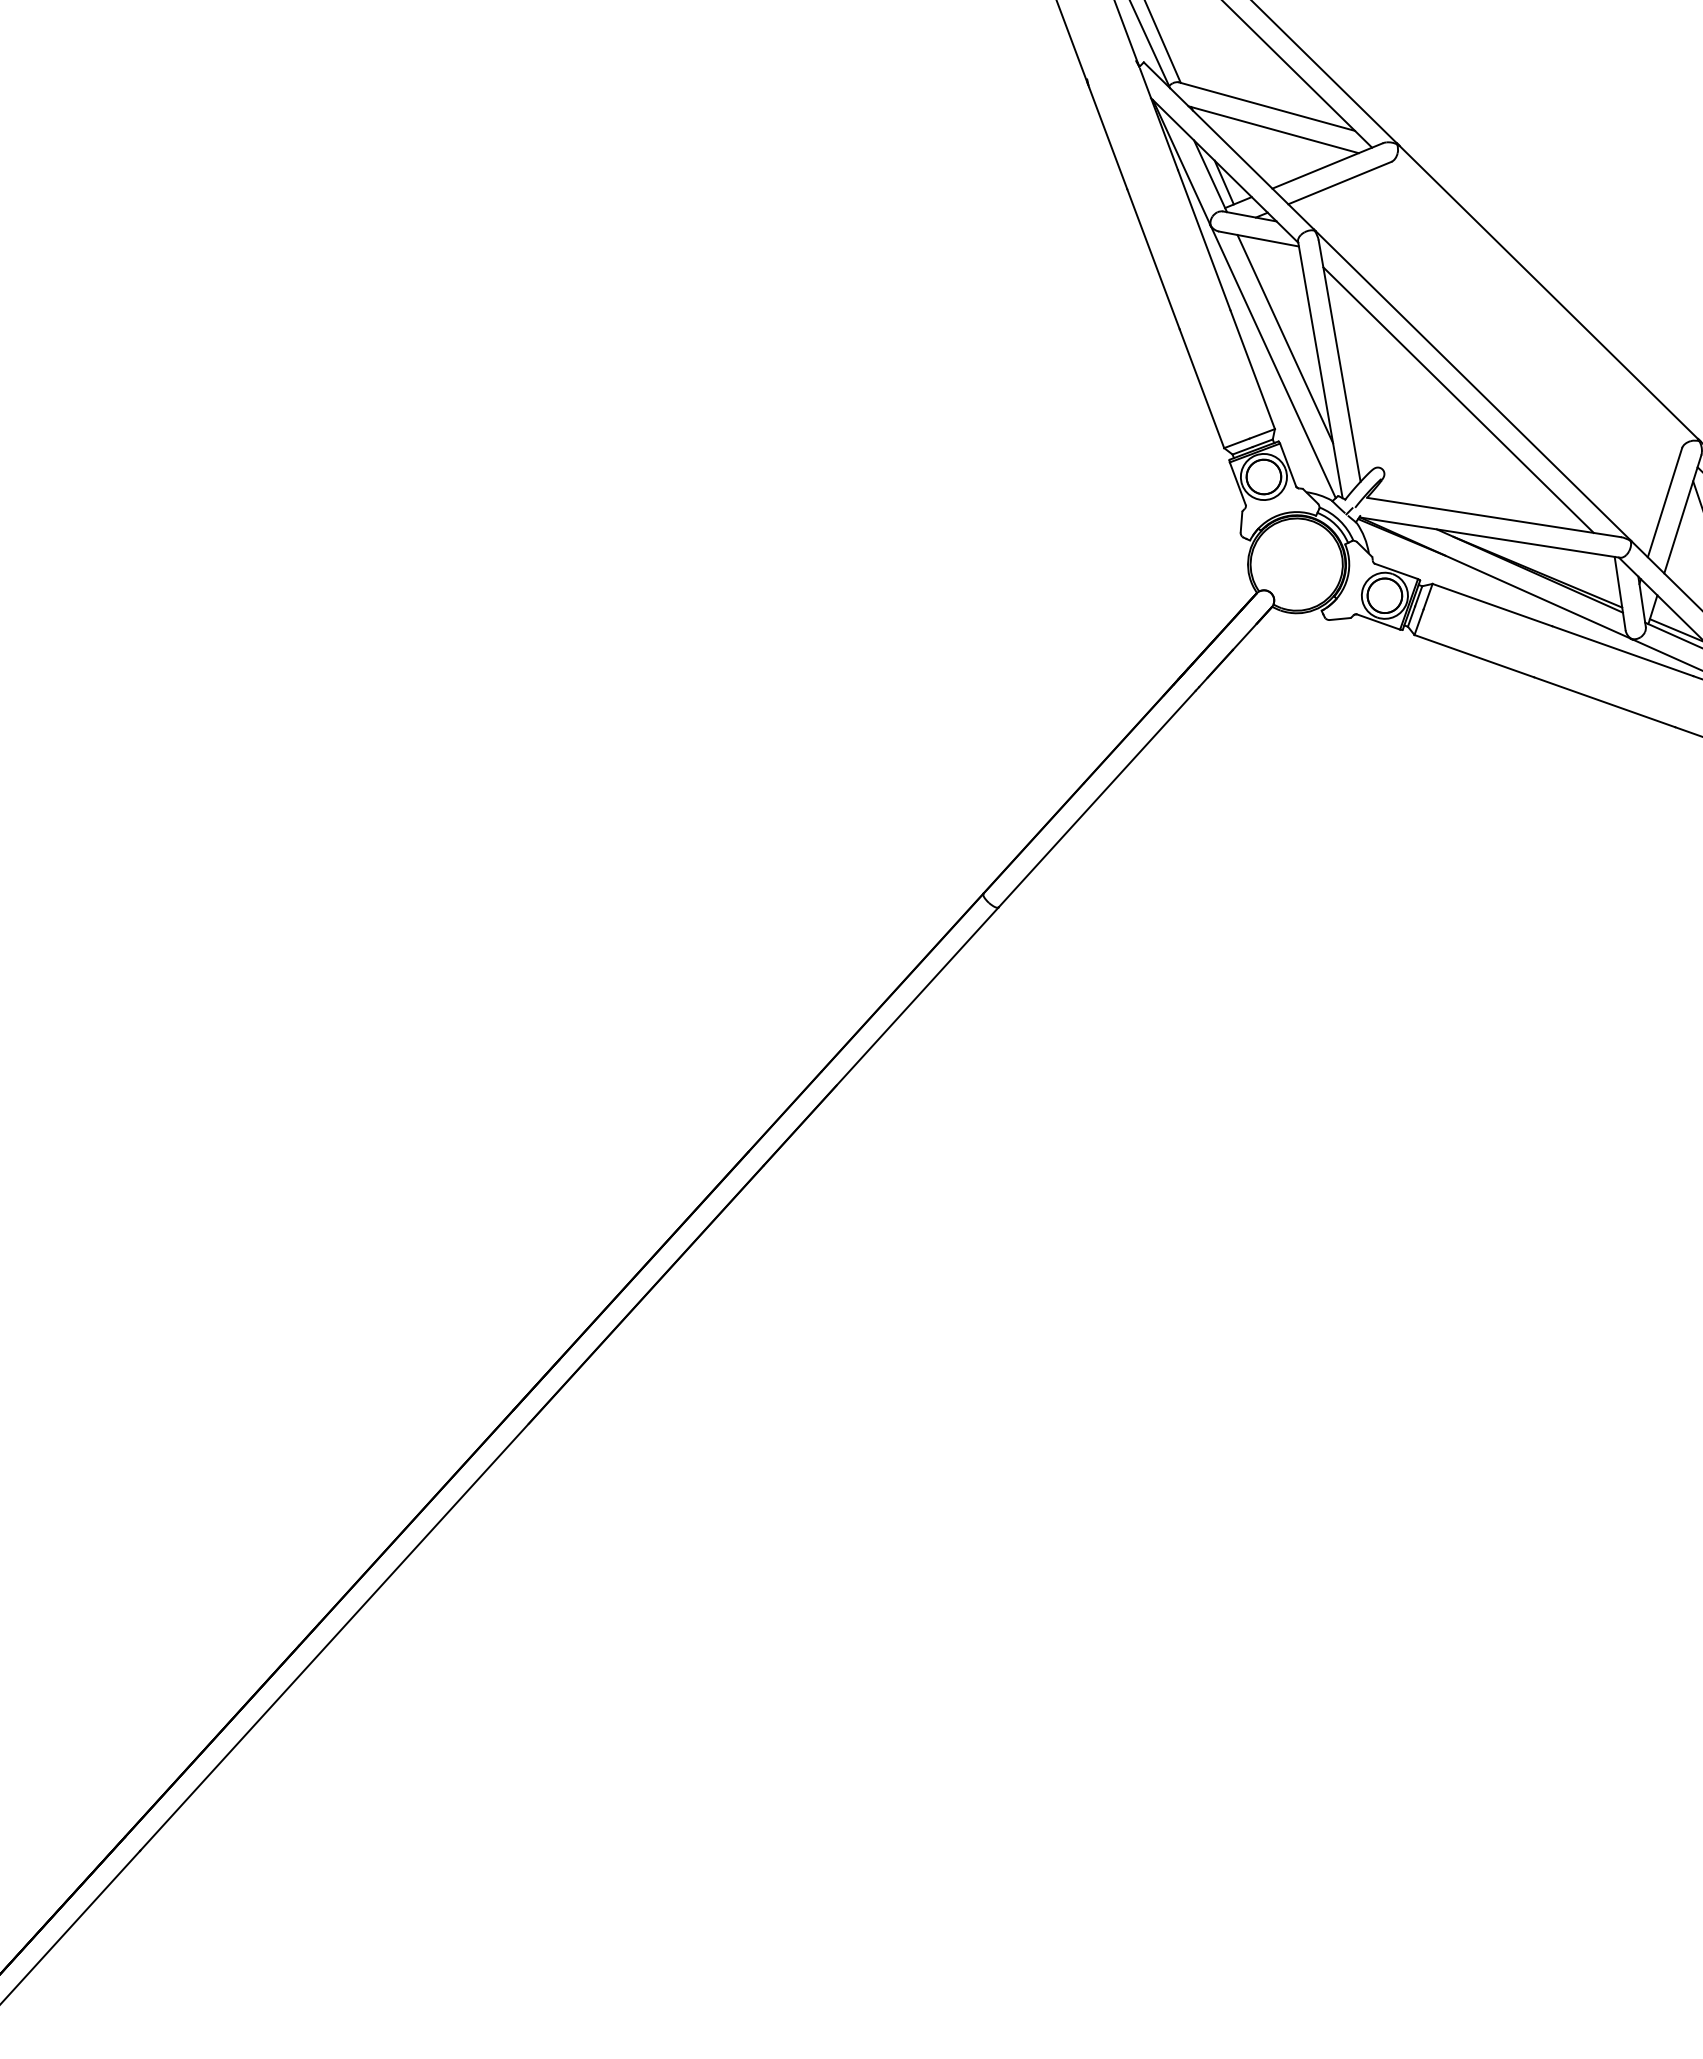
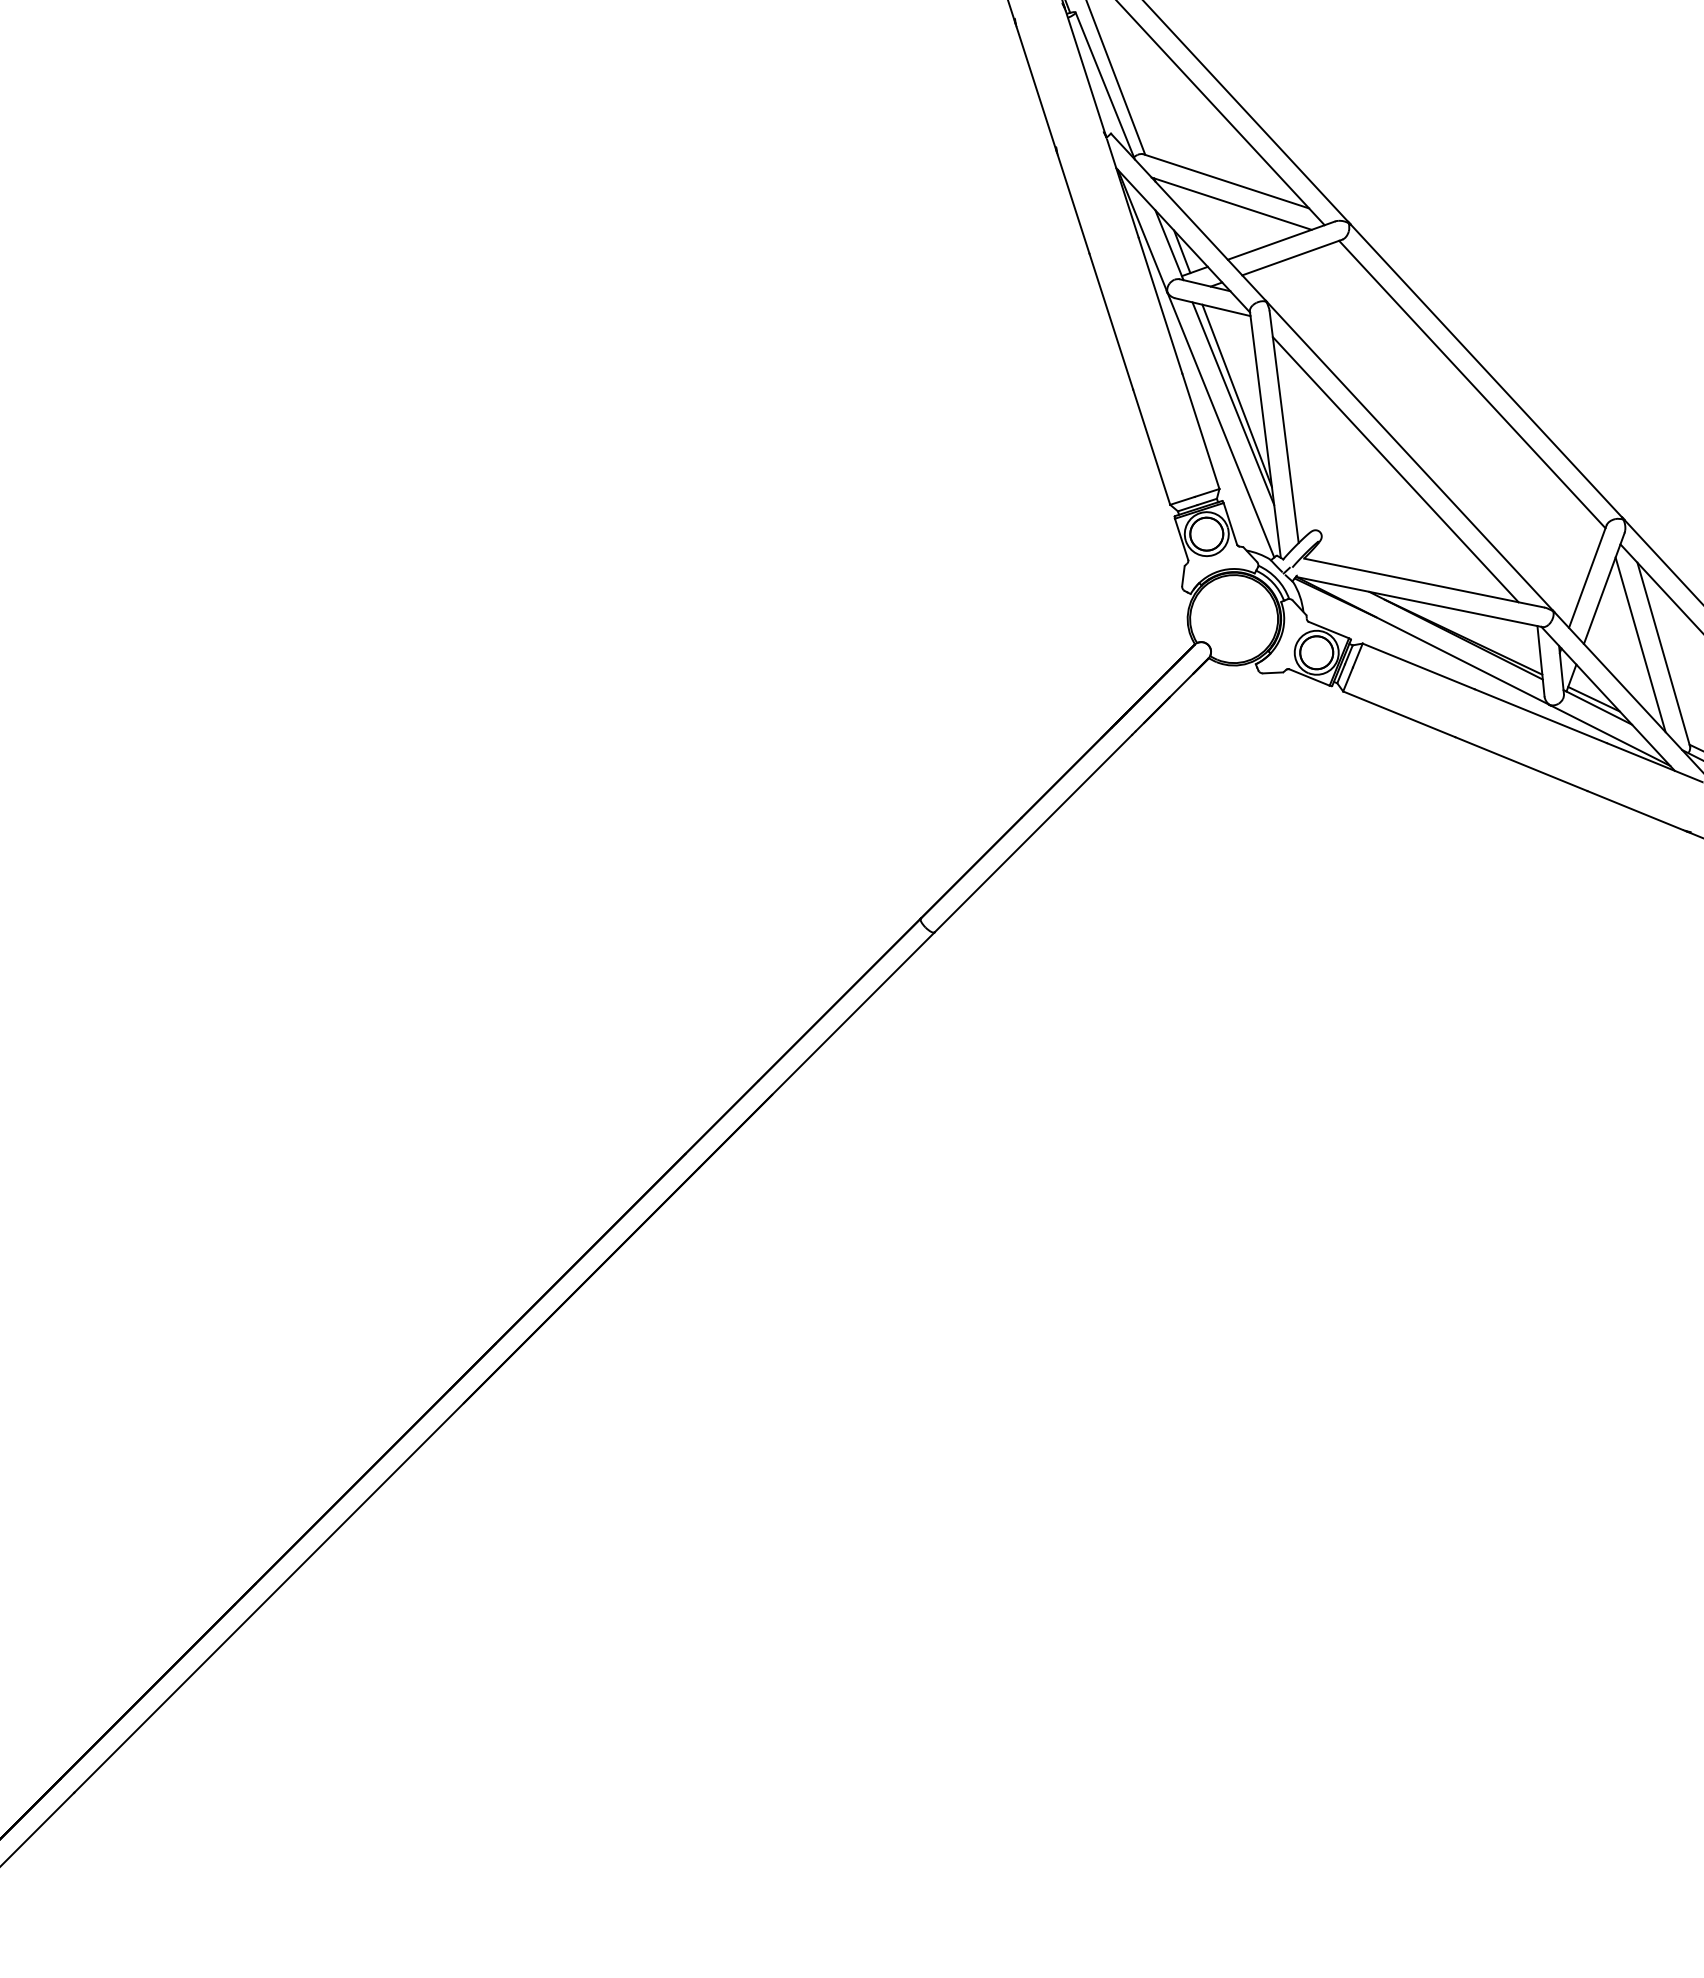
line: (1534, 307) -> (1472, 384), added
line: (1288, 330) -> (1236, 395), added

